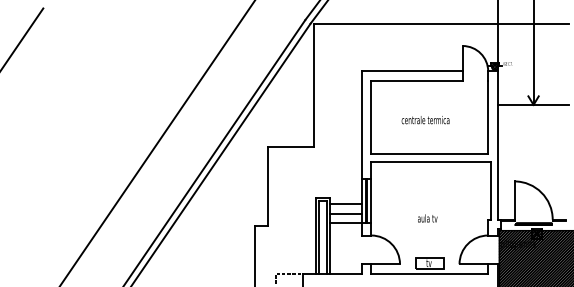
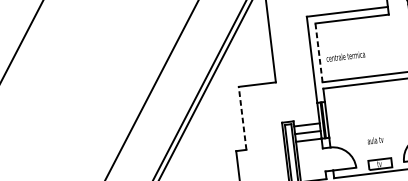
line: (371, 117) -> (319, 52), solid -> dashed
text: (425, 120) -> (345, 56), moved
line: (267, 186) -> (242, 118), solid -> dashed
text: (427, 218) -> (375, 140), moved

